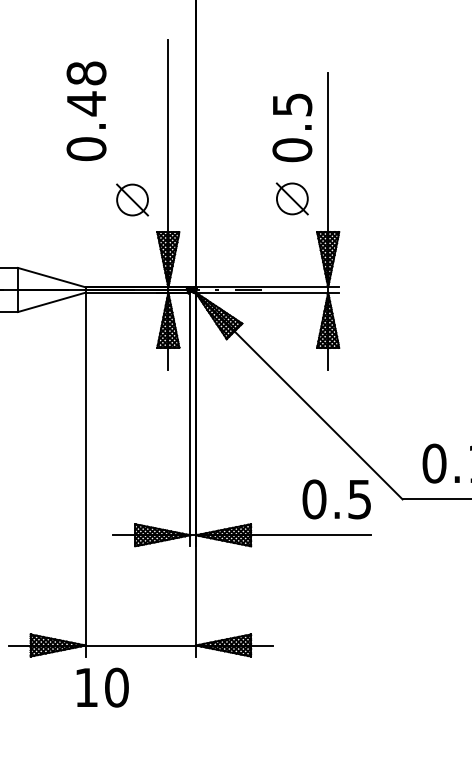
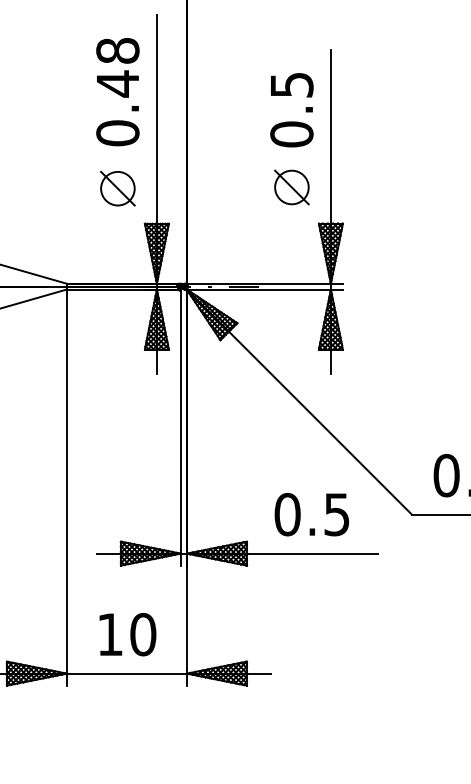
text: (86, 111) -> (117, 92), moved
text: (336, 499) -> (311, 514), moved
text: (102, 687) -> (127, 634), moved

